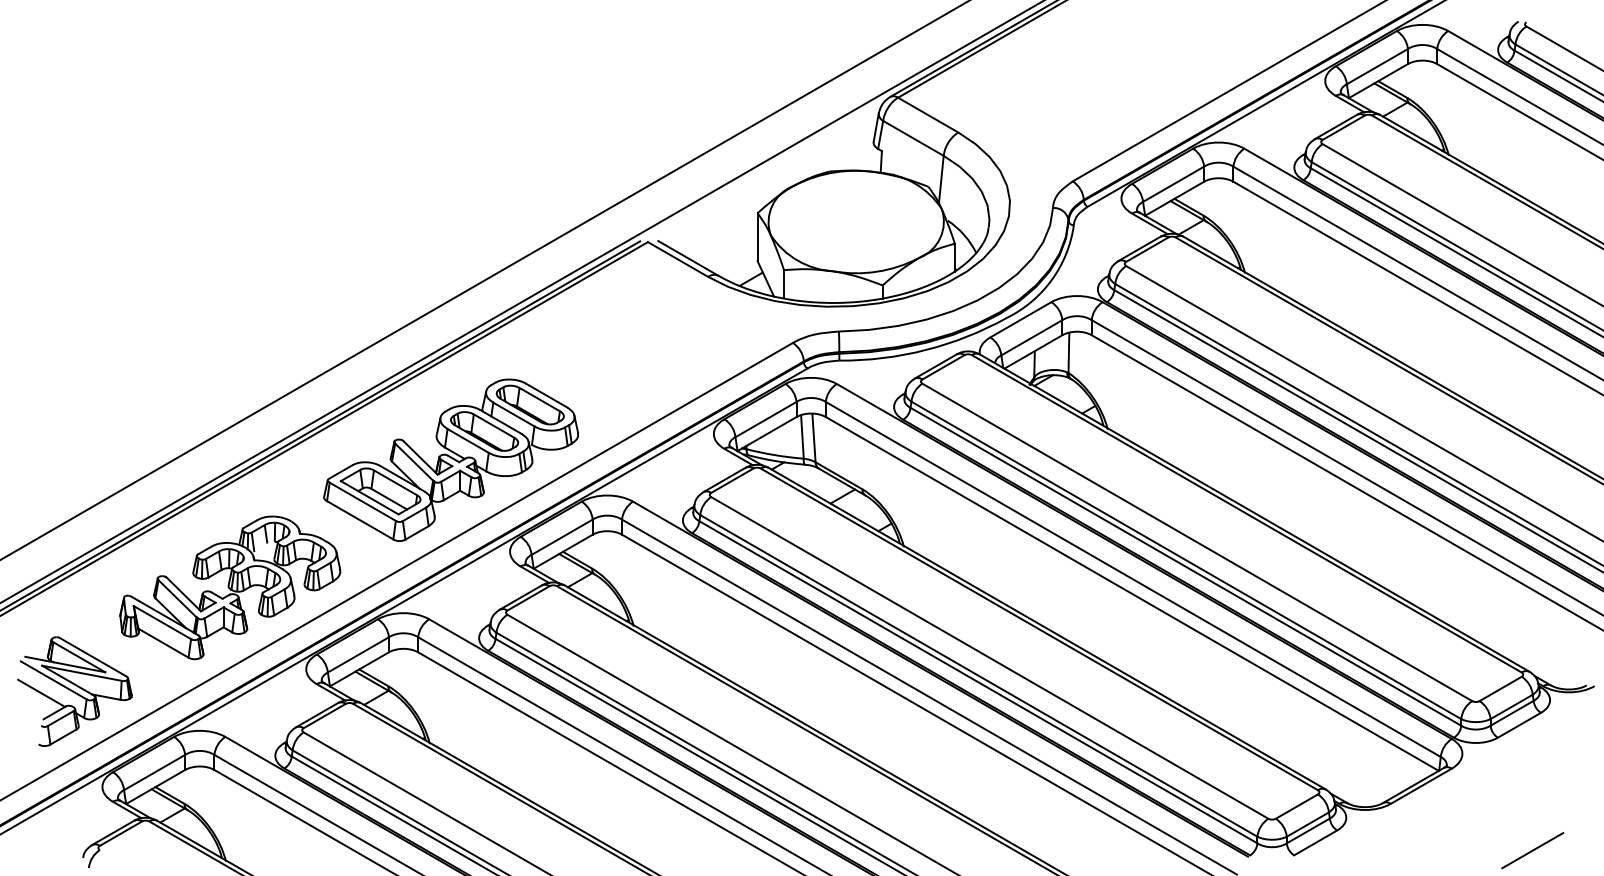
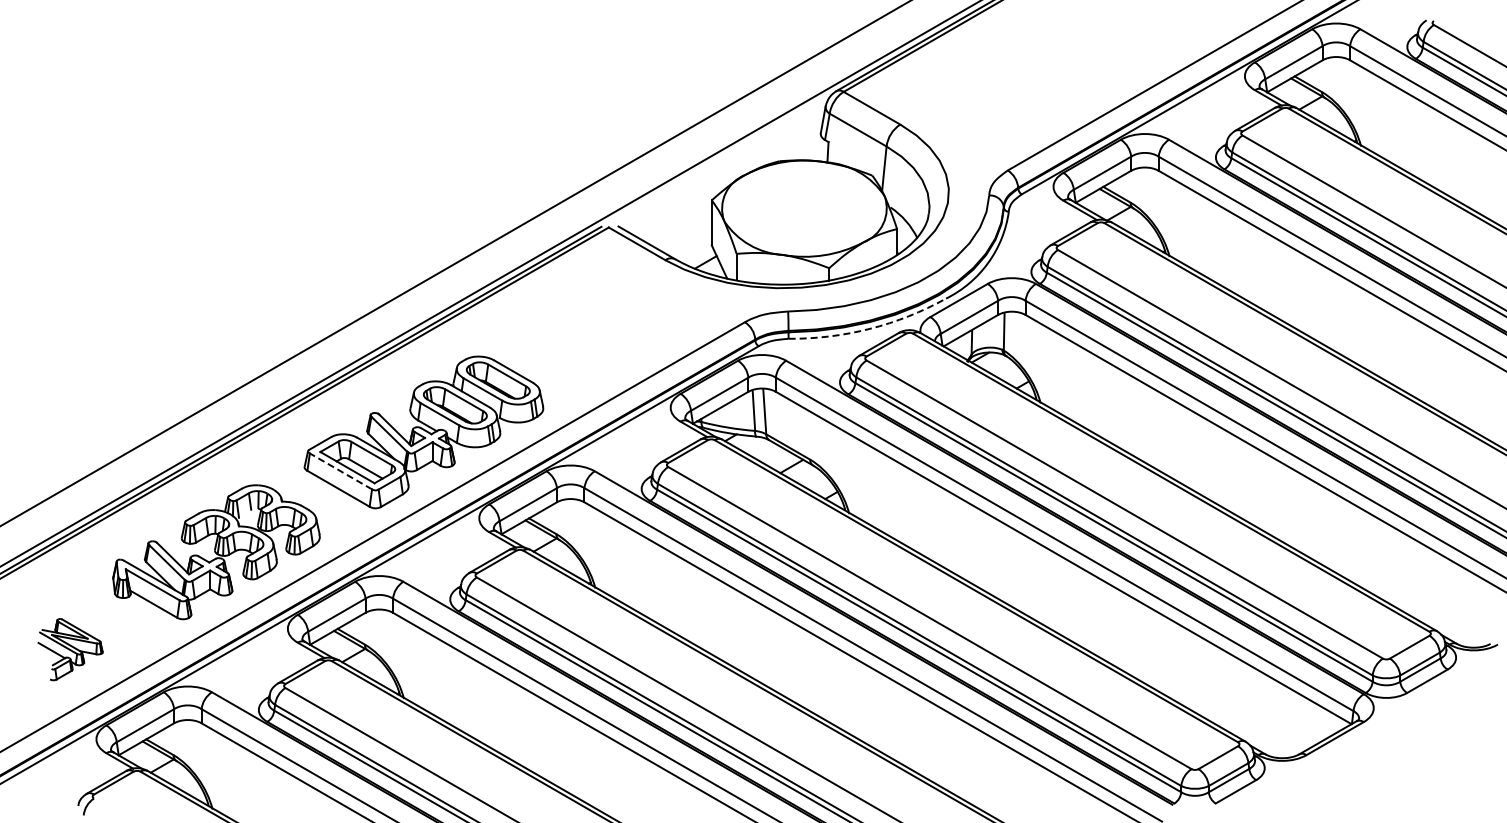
arc: (925, 349) -> (869, 328), solid -> dashed
line: (362, 501) -> (340, 471), solid -> dashed
part: (74, 691) -> (70, 649), size x0.6
line: (1532, 850) -> (1439, 798), removed

